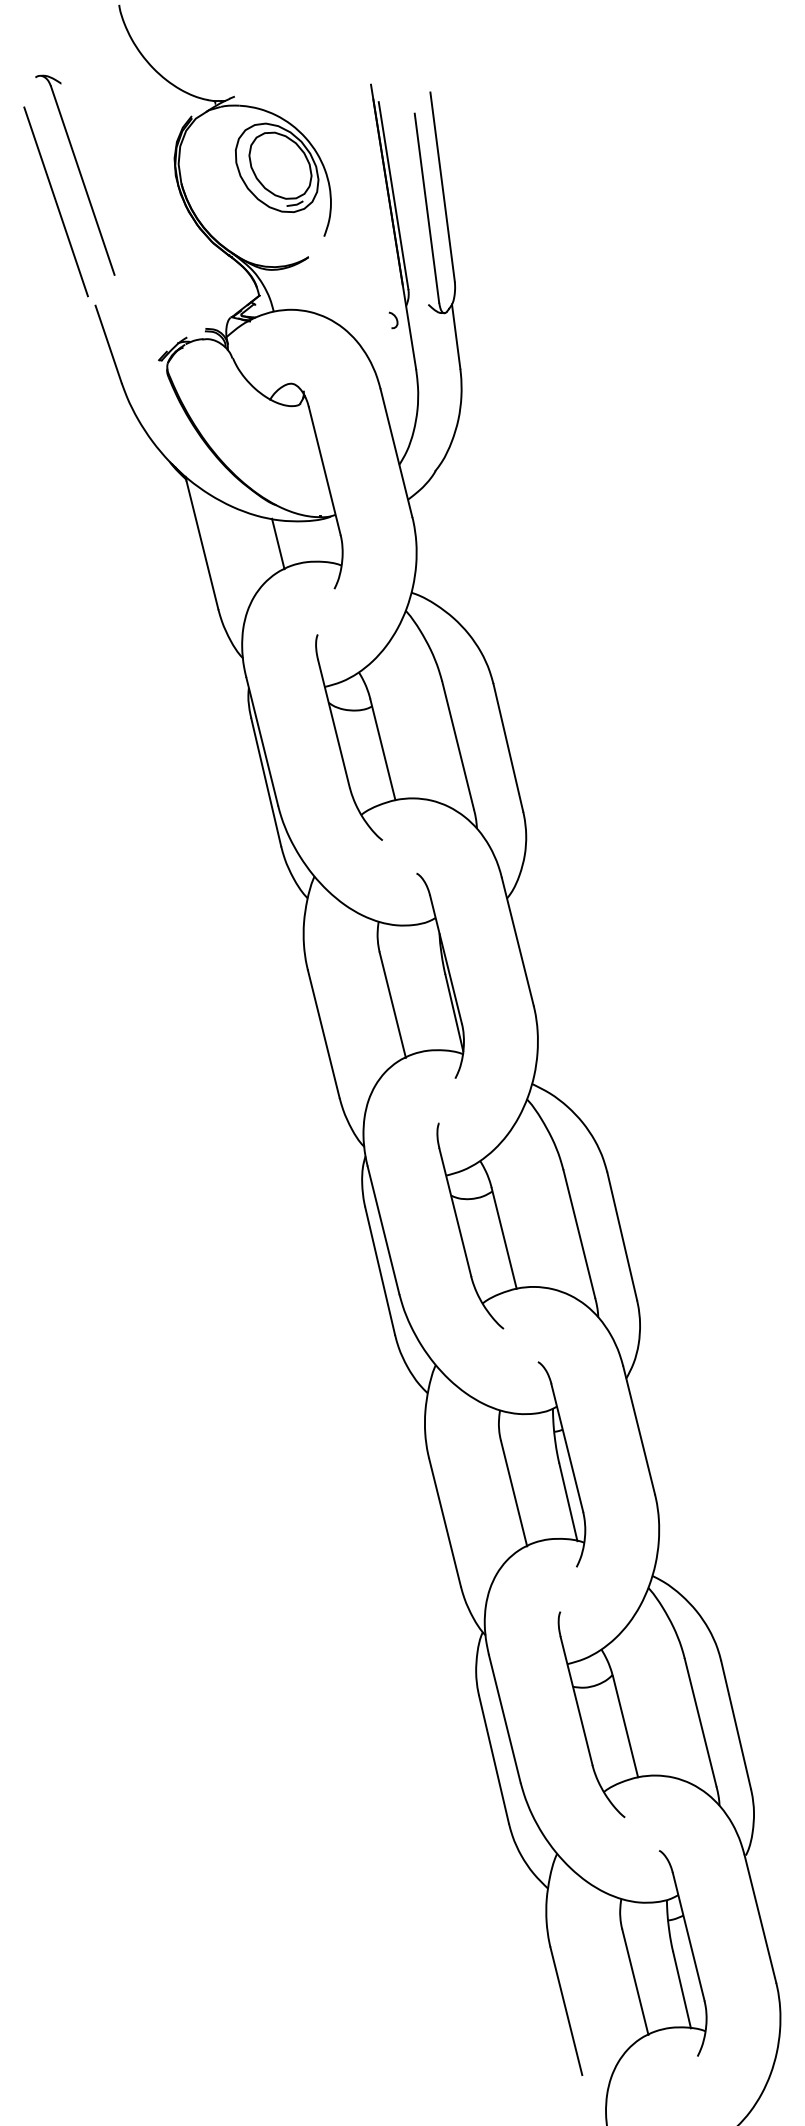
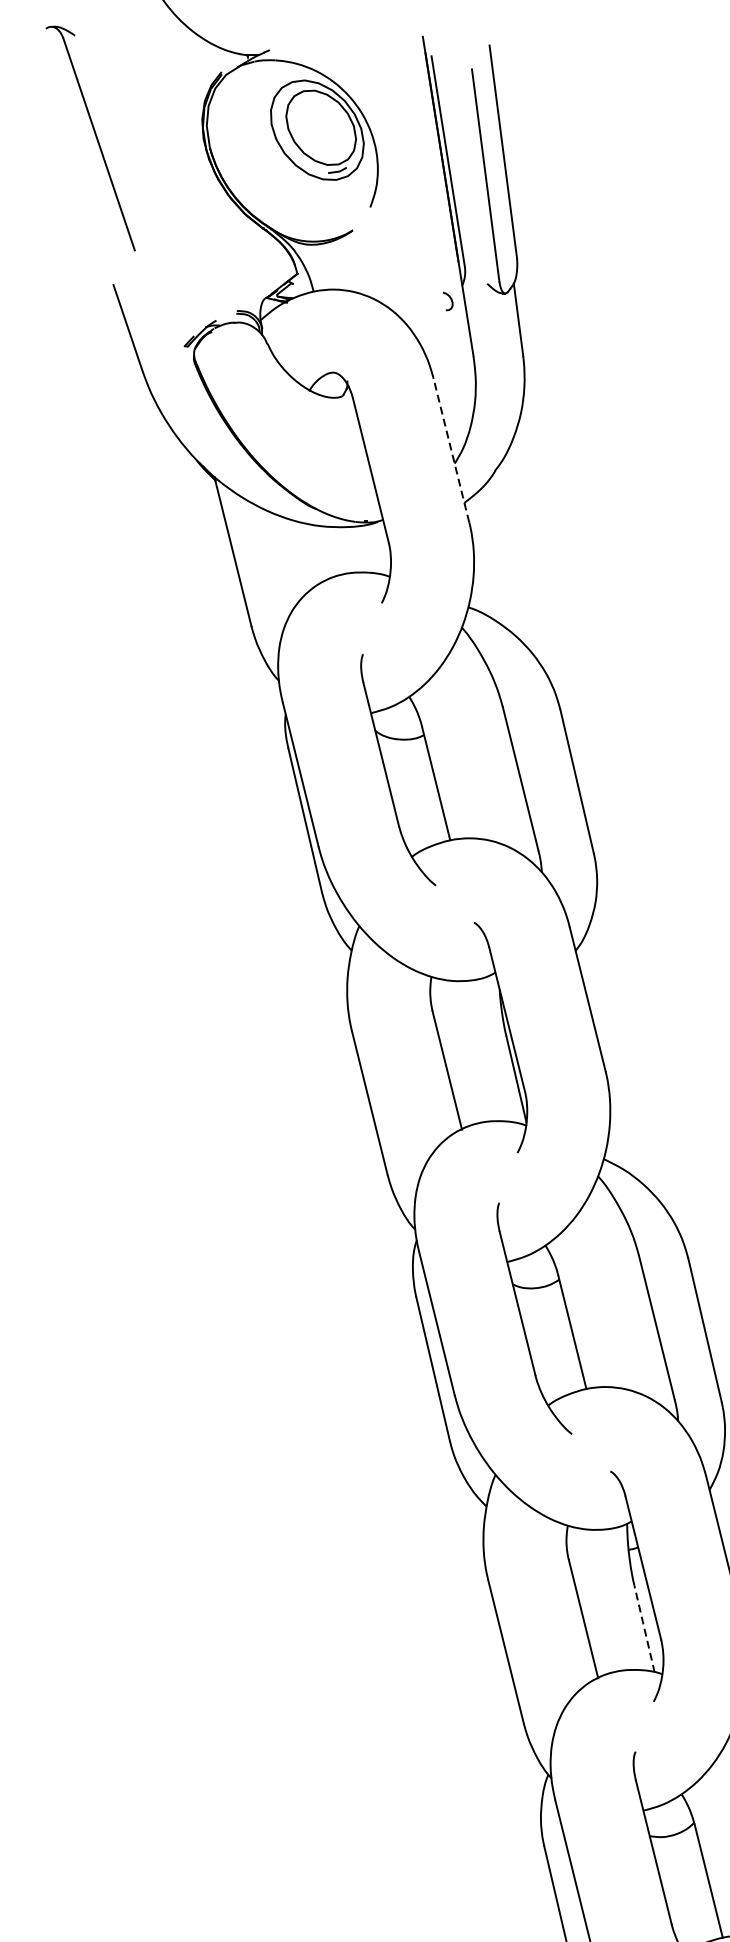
line: (55, 201) -> (68, 167), removed
line: (396, 453) -> (451, 450), solid -> dashed
line: (278, 543) -> (318, 552), removed
line: (568, 1502) -> (644, 1629), solid -> dashed

